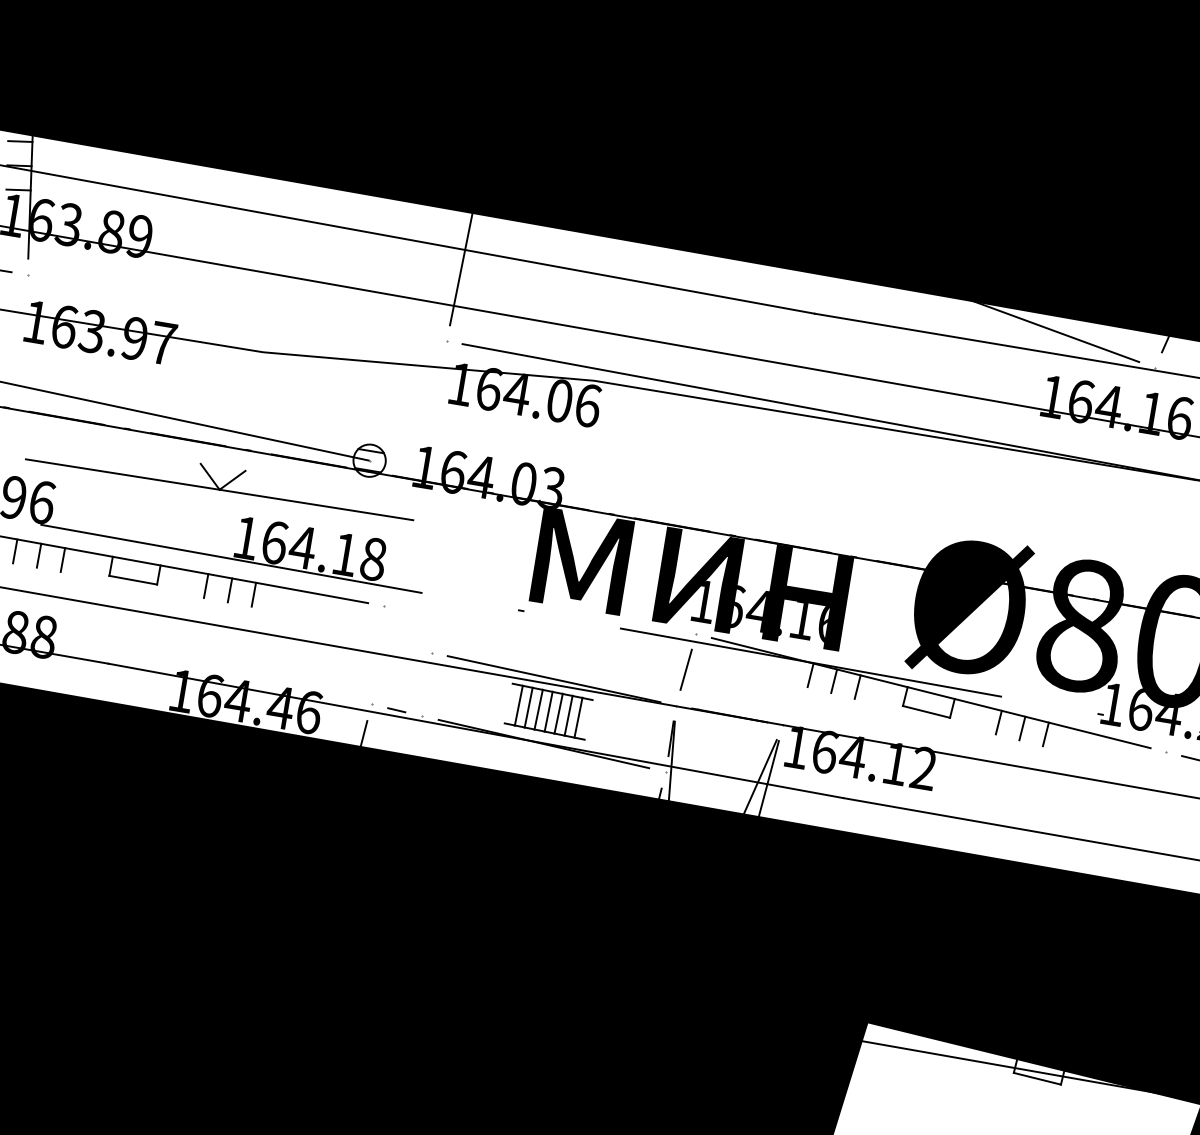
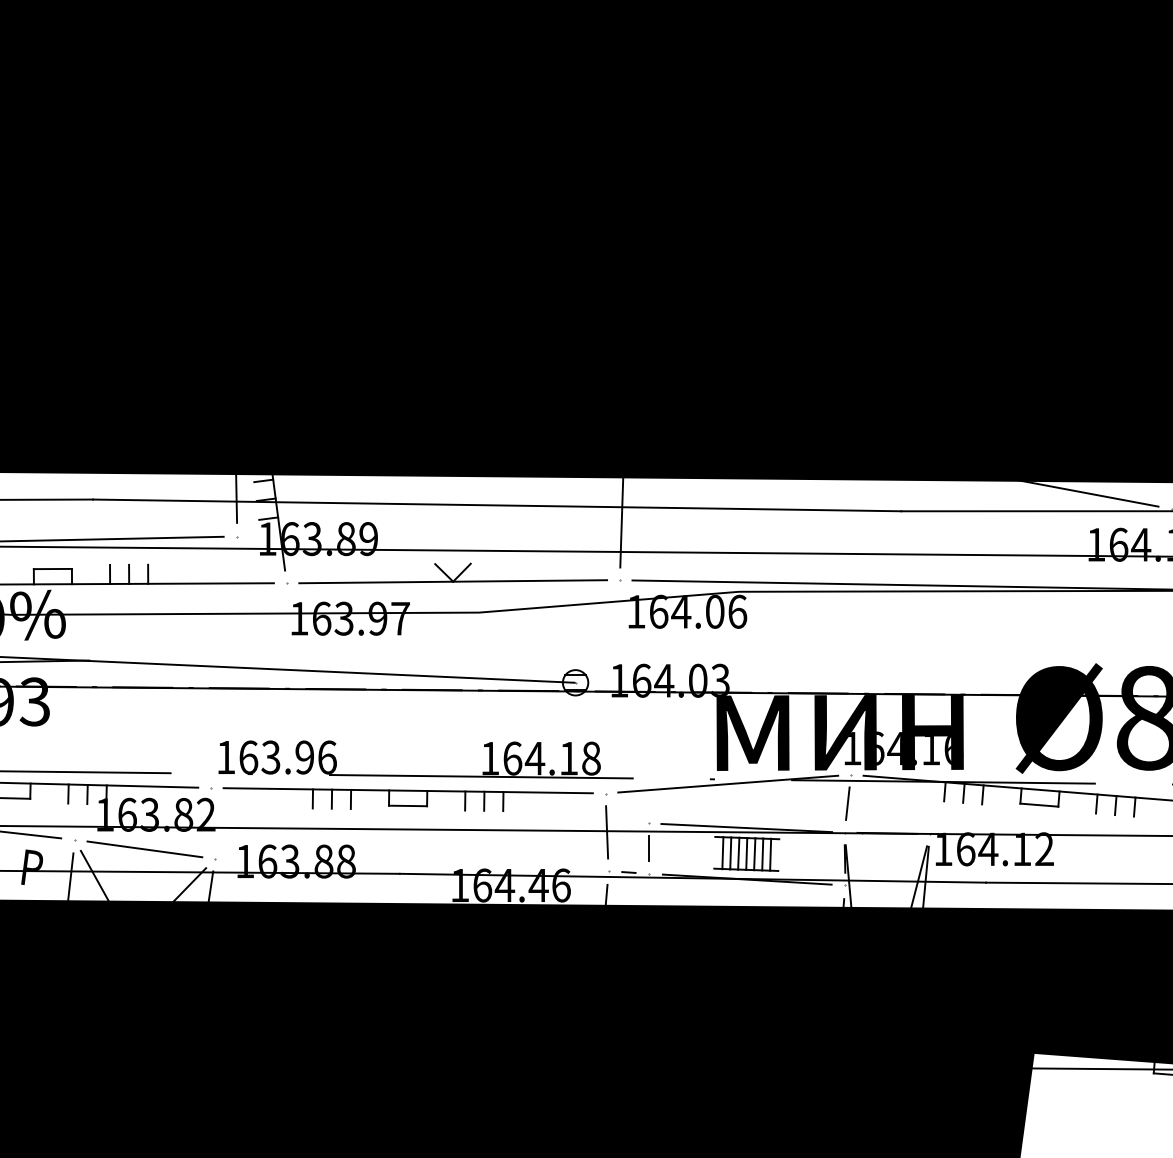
part: (220, 479) -> (452, 573), moved
line: (540, 619) -> (728, 783), added
line: (378, 655) -> (607, 832), added
line: (426, 684) -> (648, 848), added

